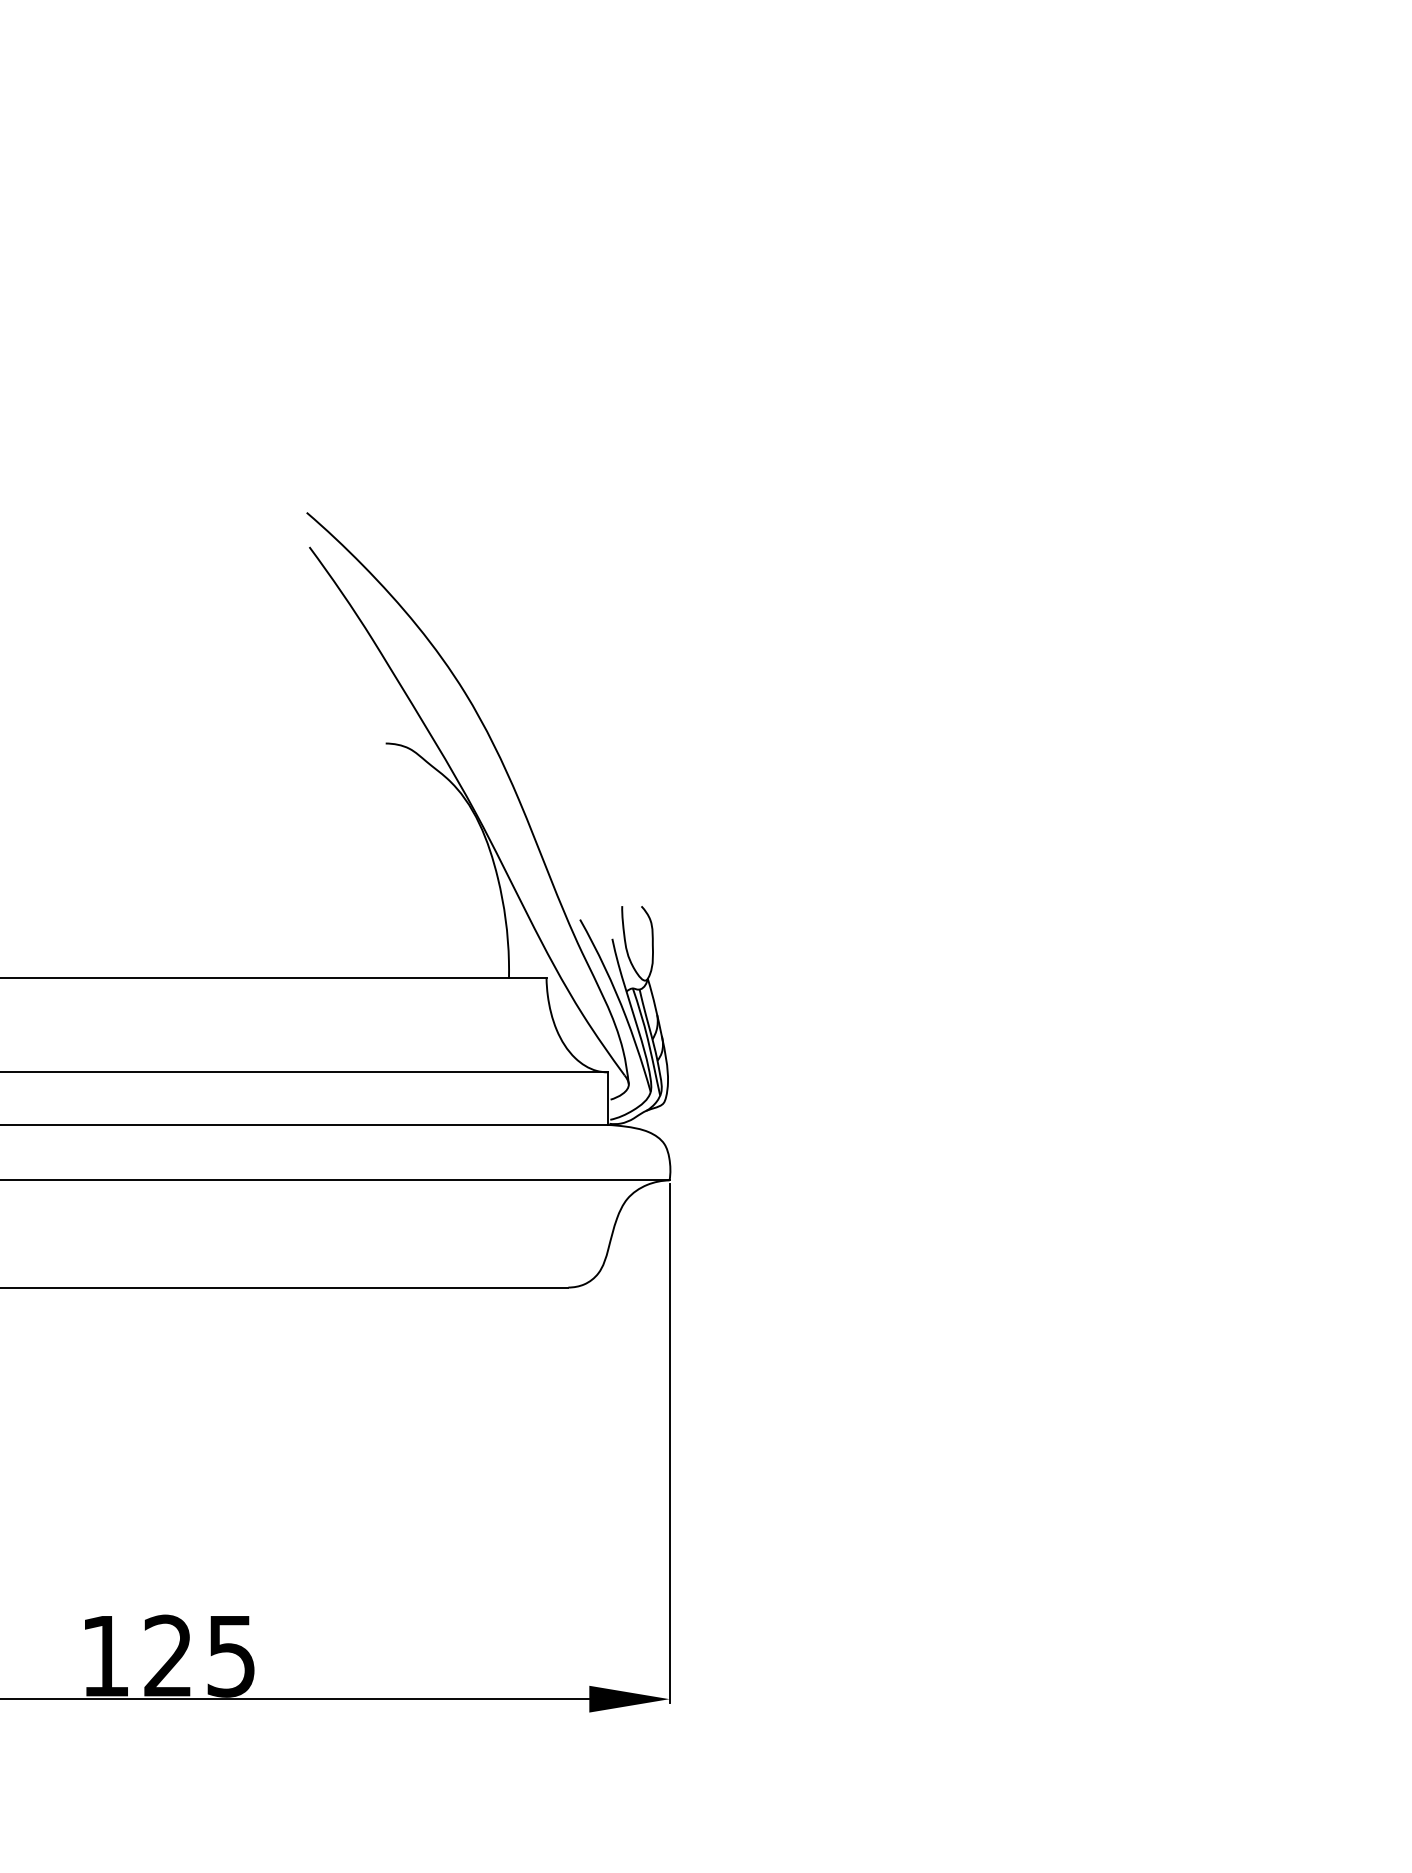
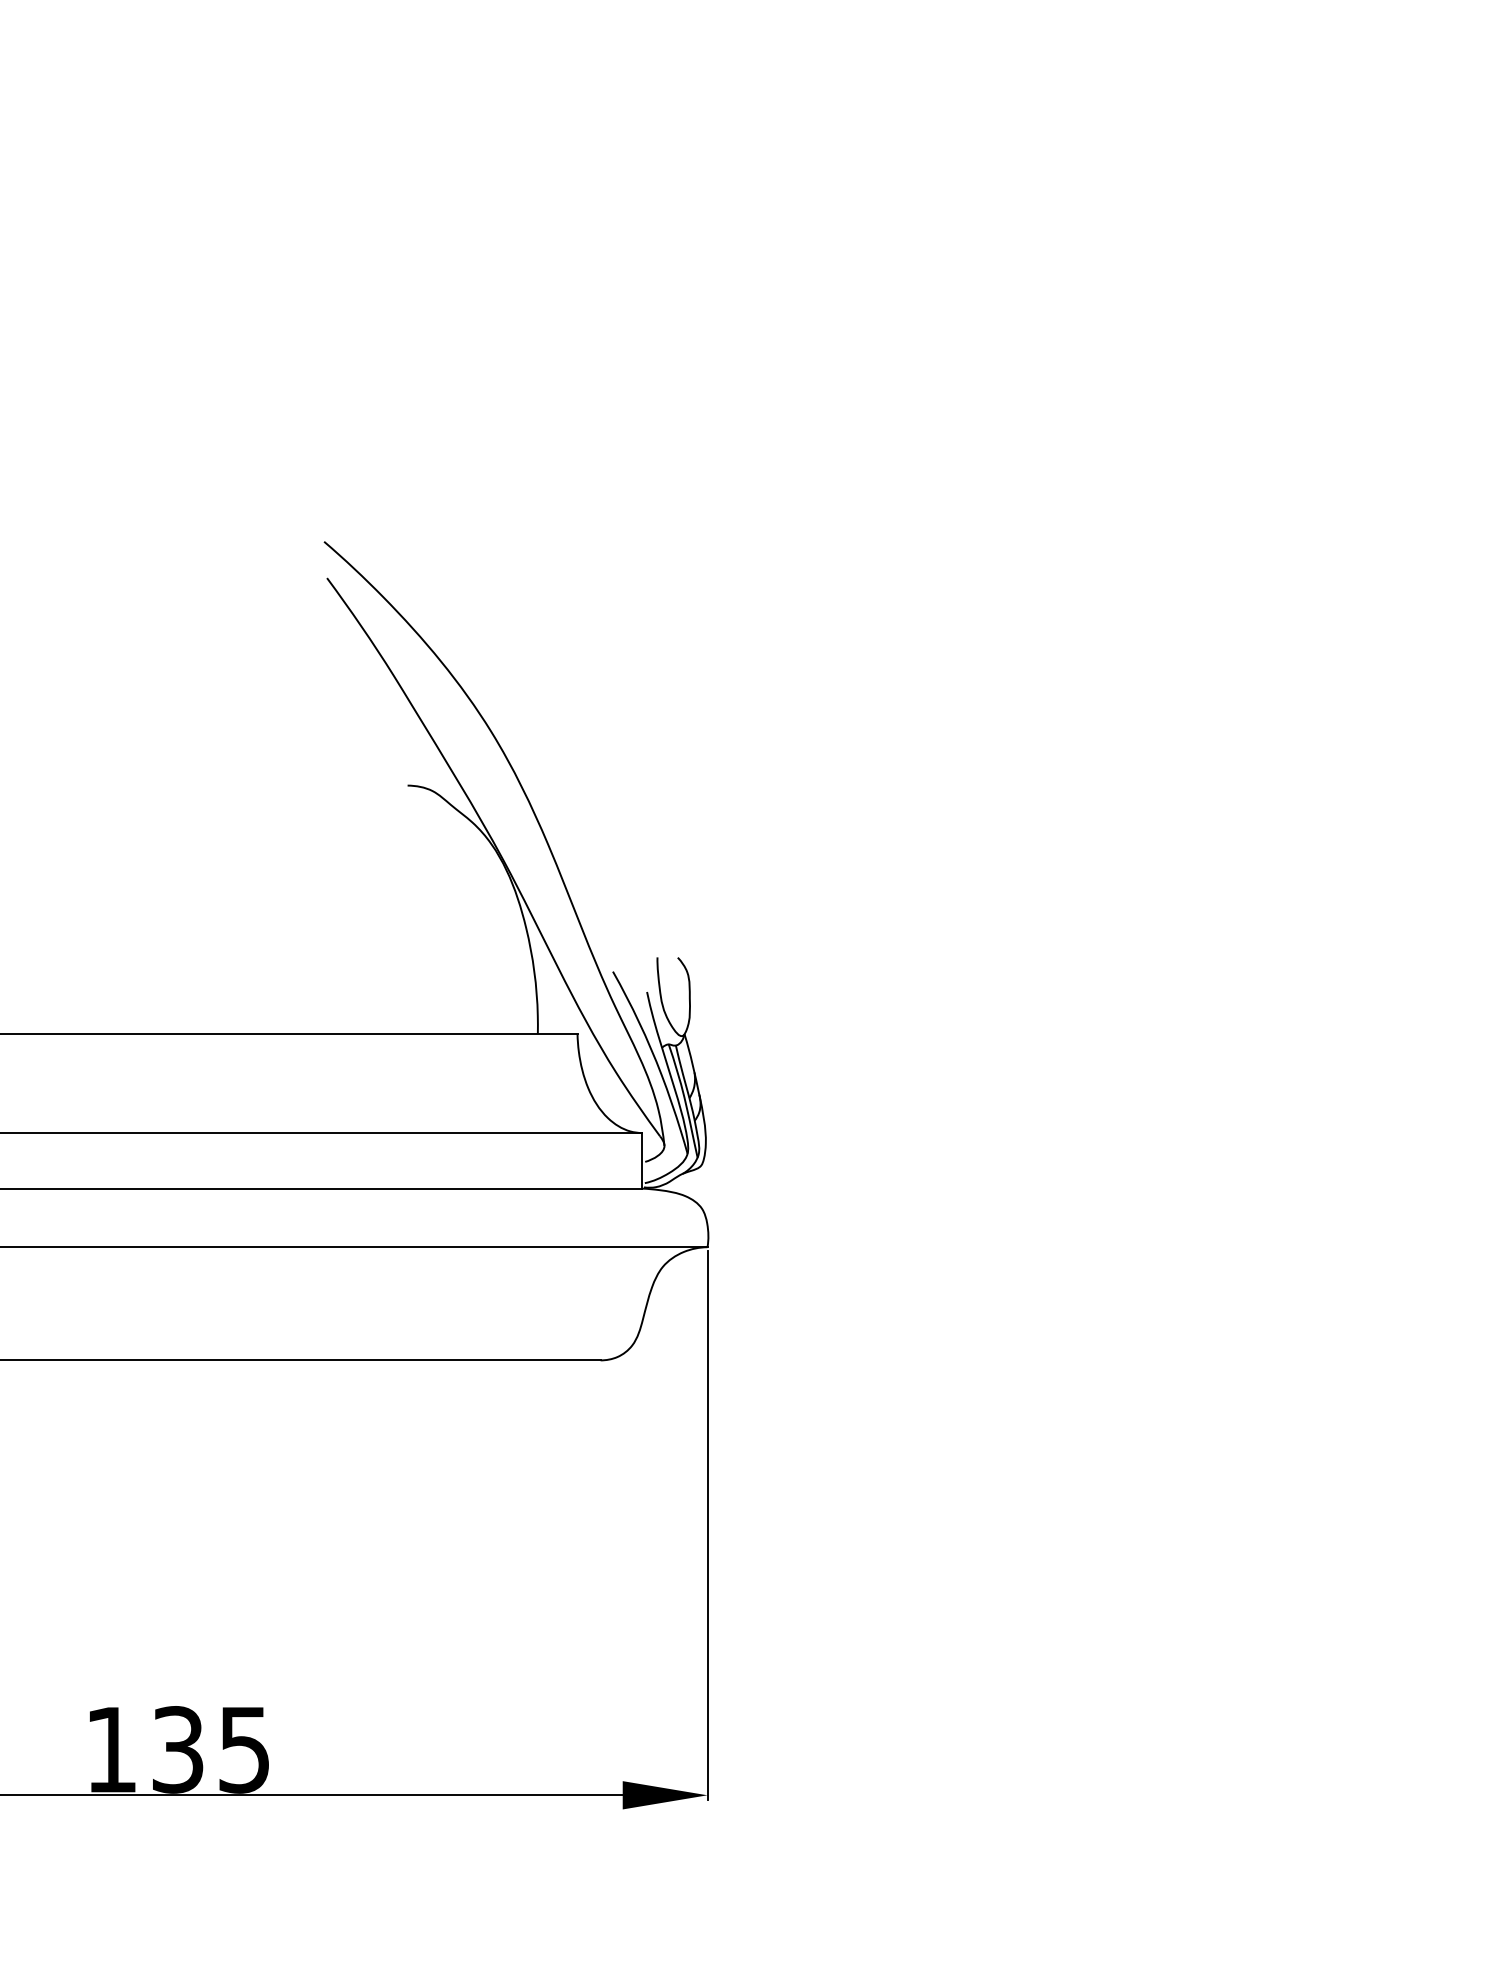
text: (167, 1655) -> (177, 1749), 125 -> 135

